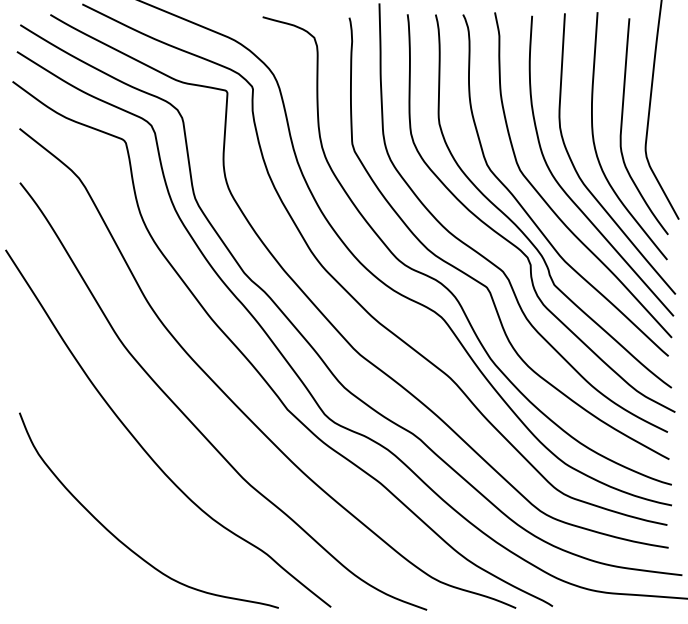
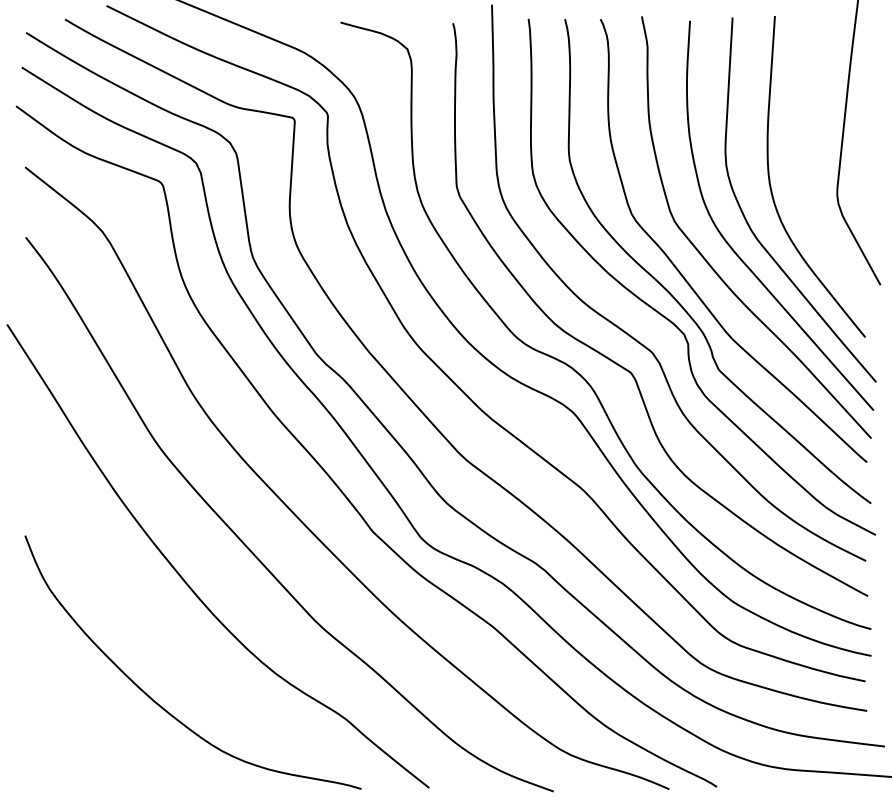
curve: (622, 121) -> (807, 158), removed

